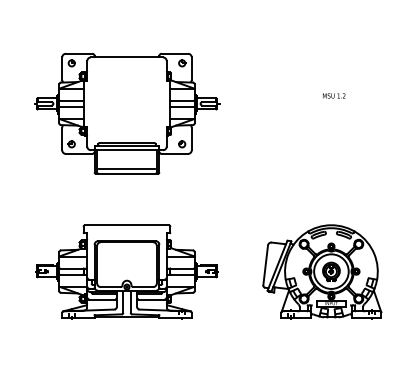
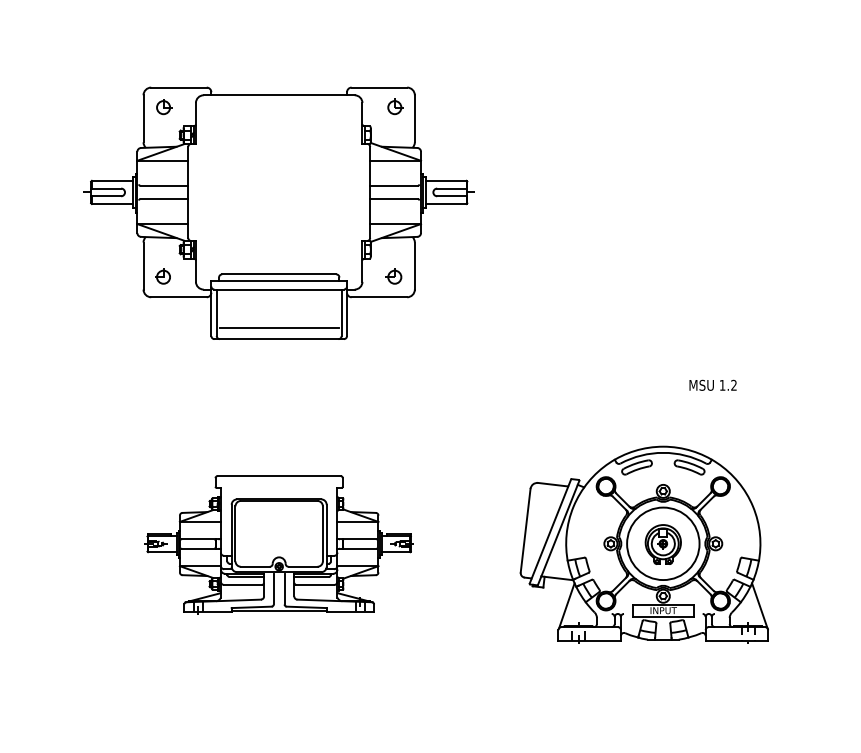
text: (334, 95) -> (713, 384), moved
part: (126, 271) -> (278, 543), size x0.7
part: (322, 271) -> (644, 543), moved

